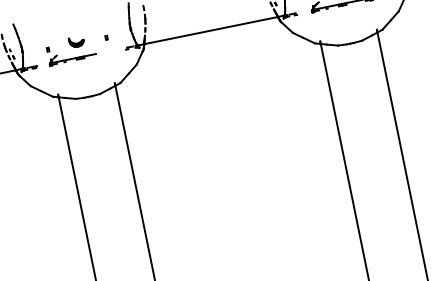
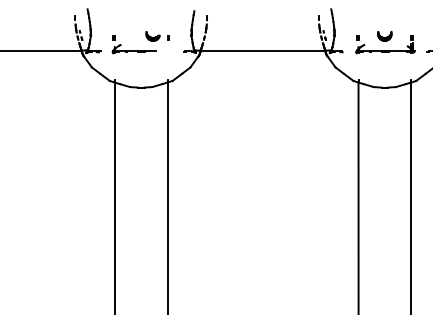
part: (76, 42) -> (152, 36), moved

